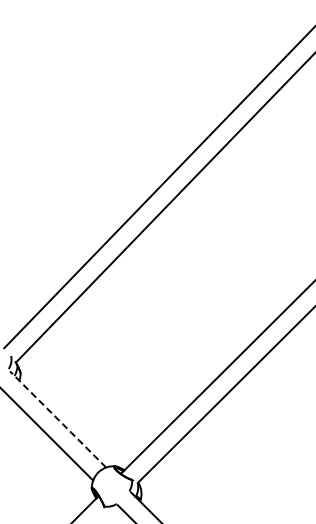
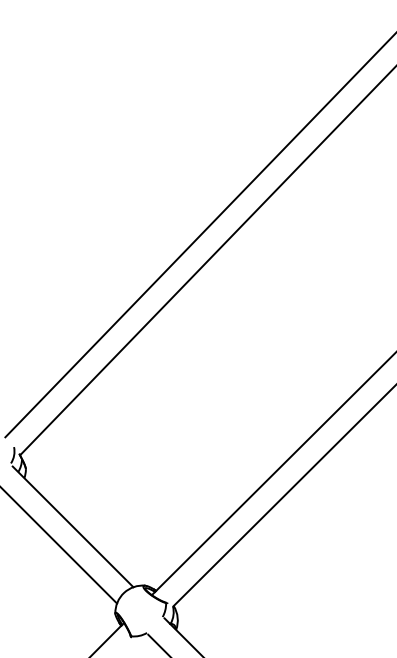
line: (58, 419) -> (73, 526), dashed -> solid

